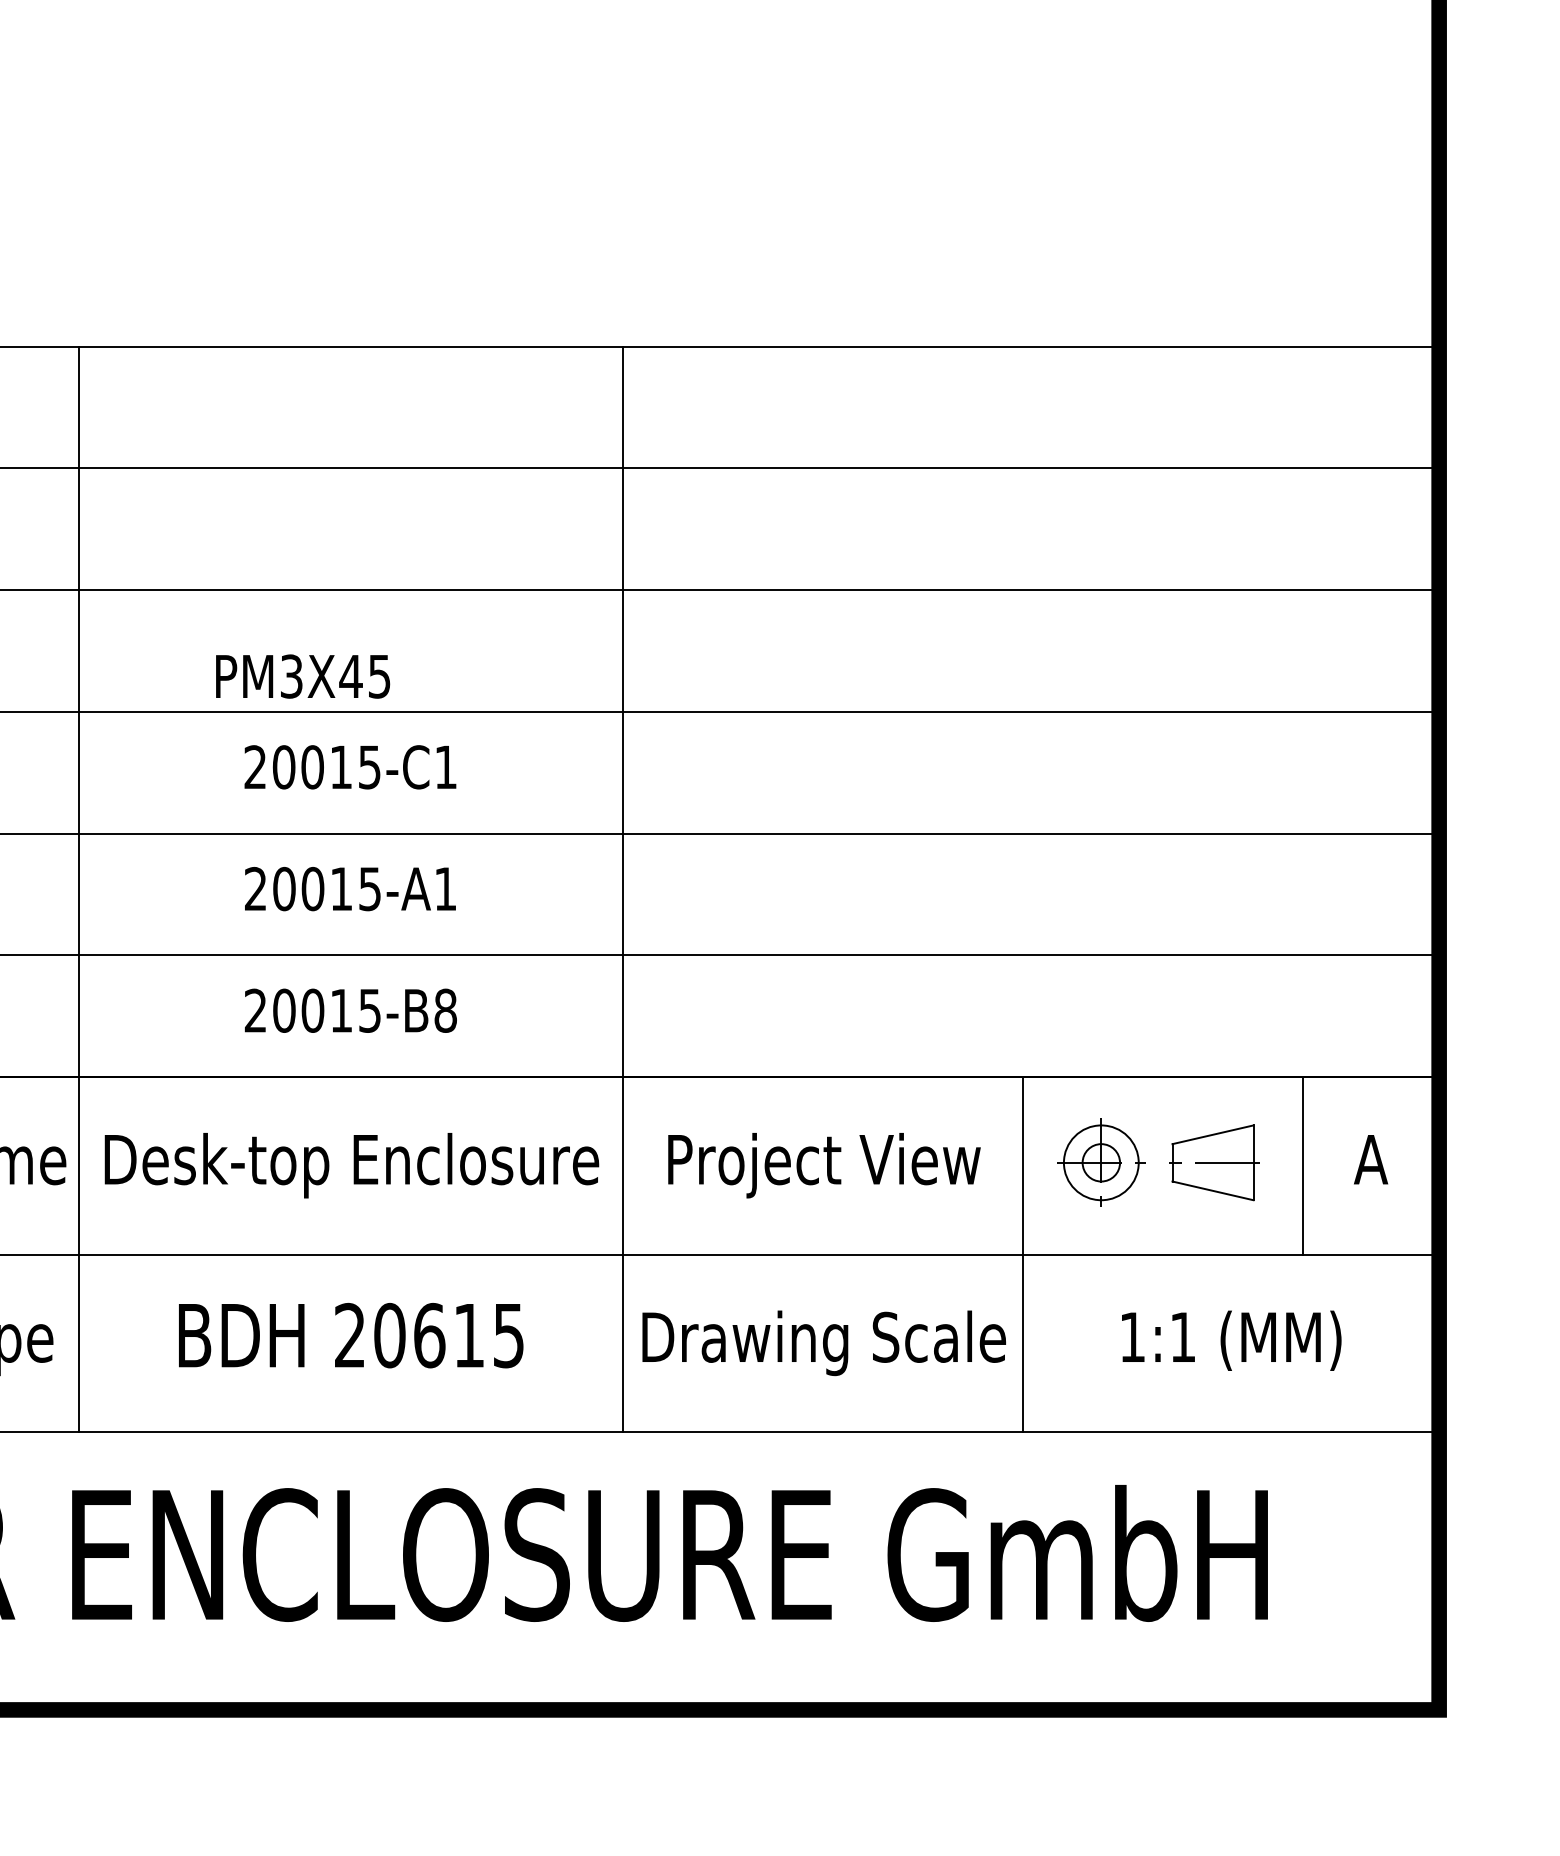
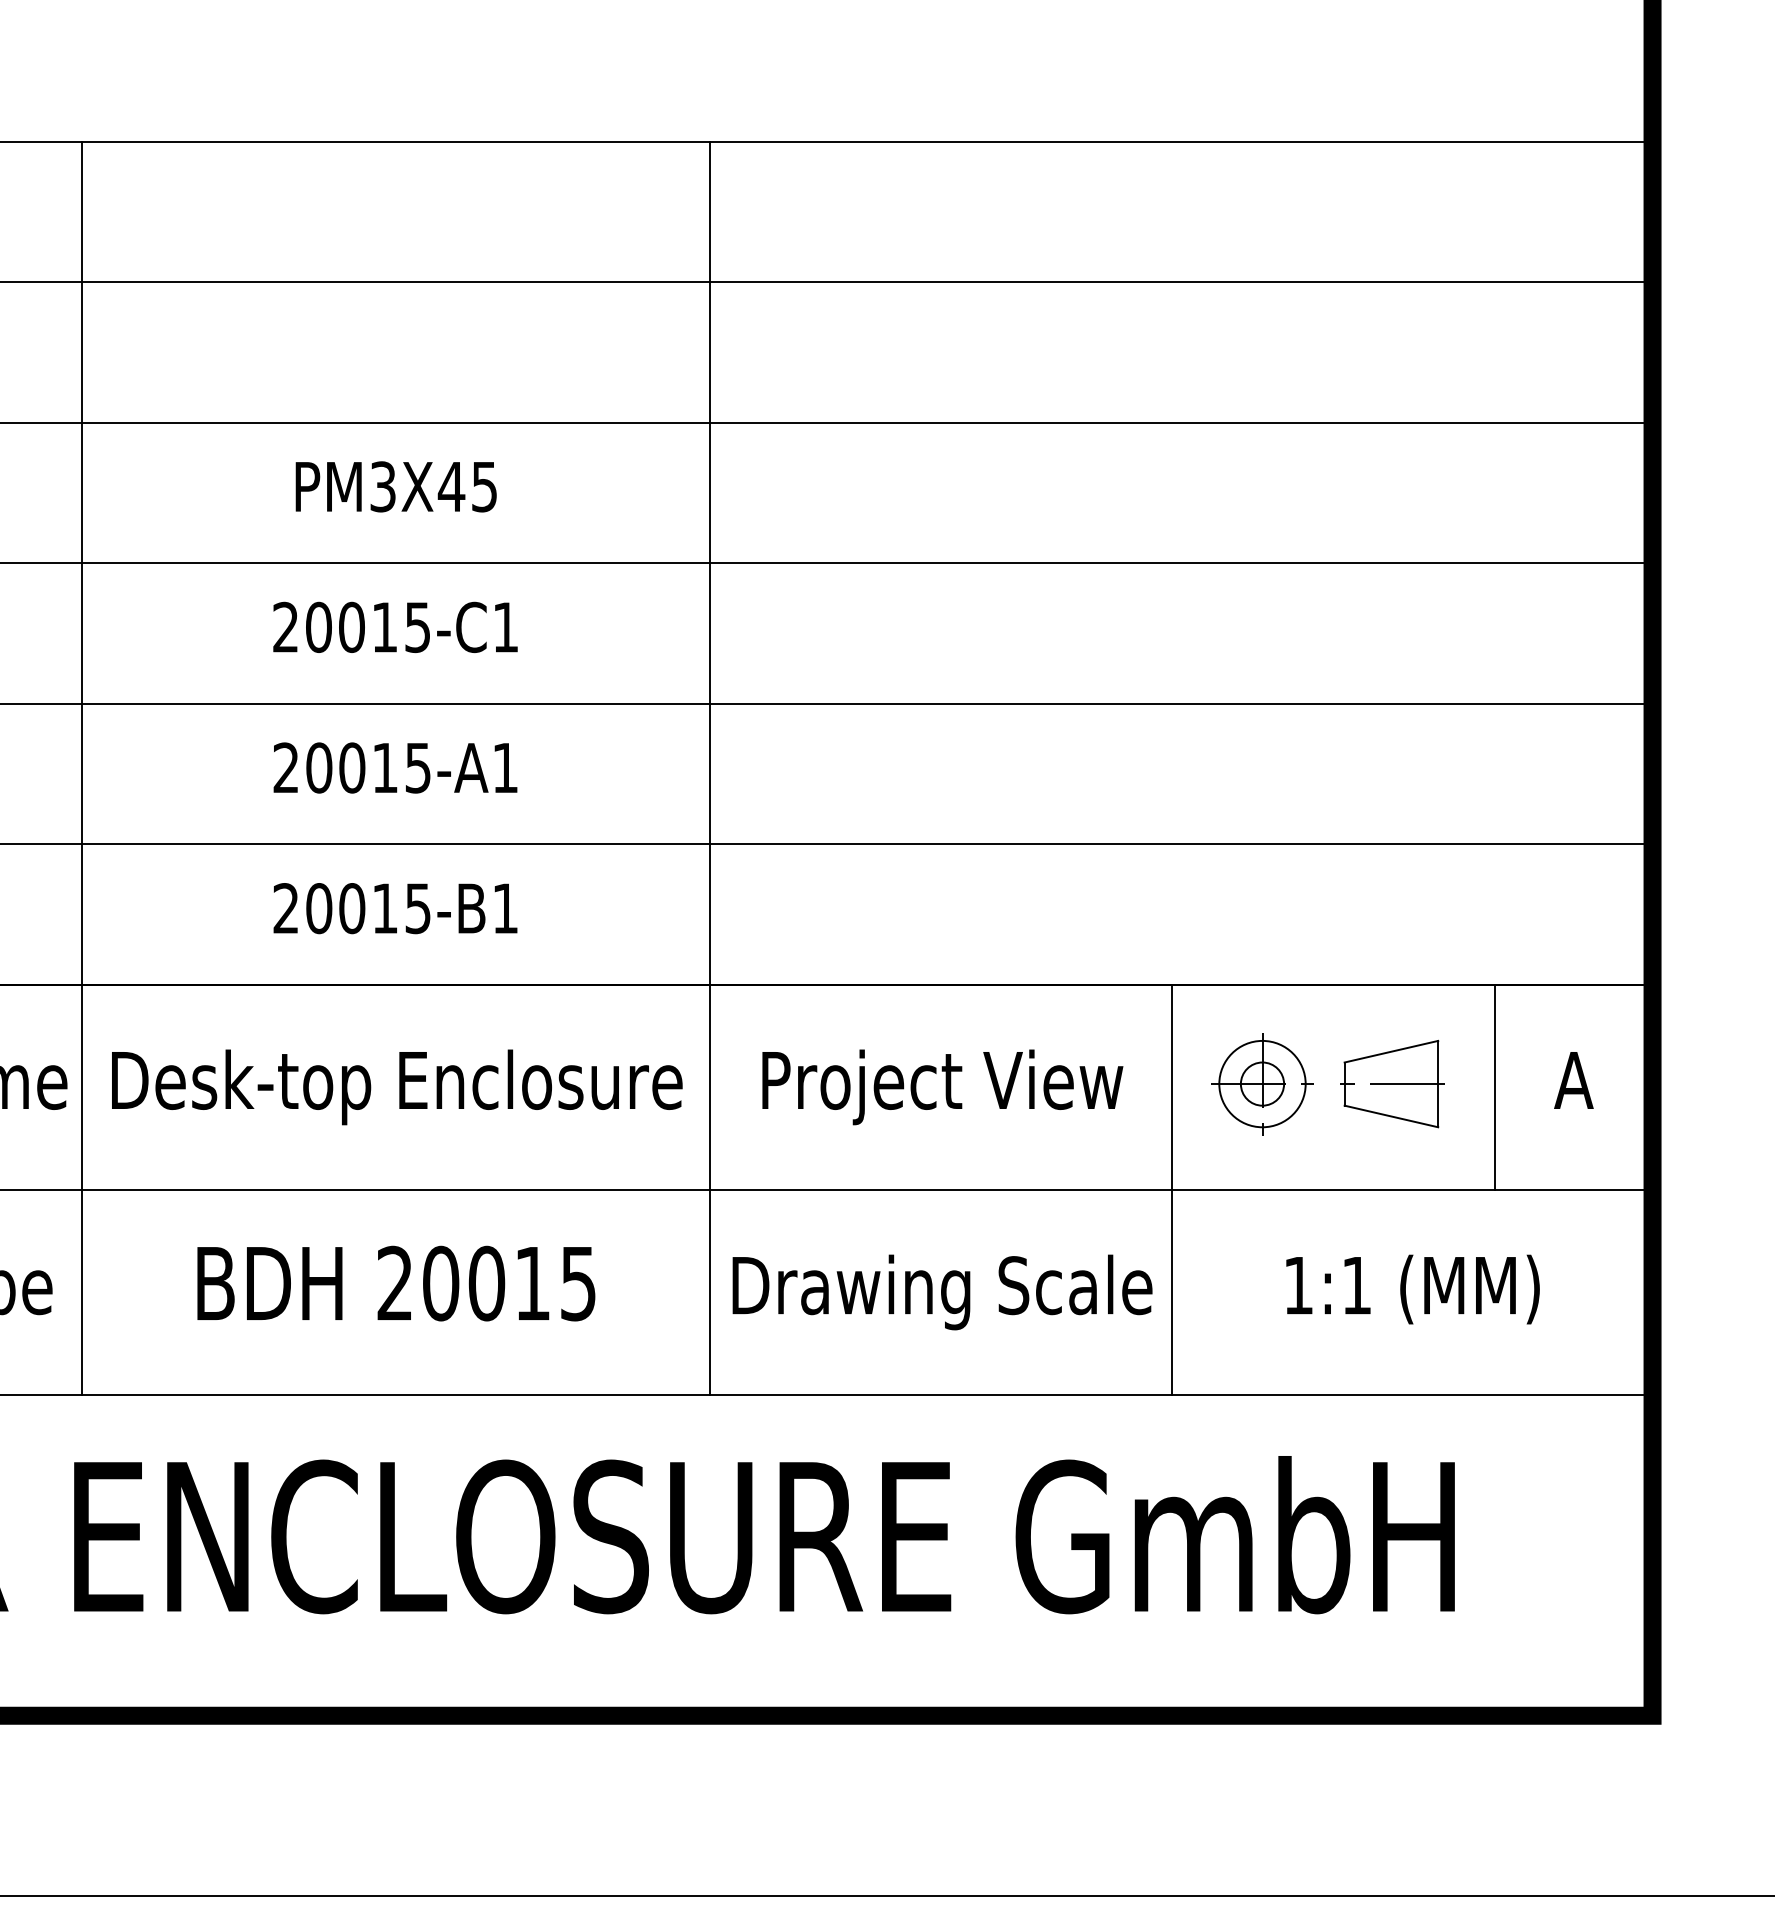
text: (303, 676) -> (396, 486), moved
text: (445, 1010) -> (505, 908), 20015-B8 -> 20015-B1
text: (429, 1335) -> (486, 1283), 20615 -> 20015

